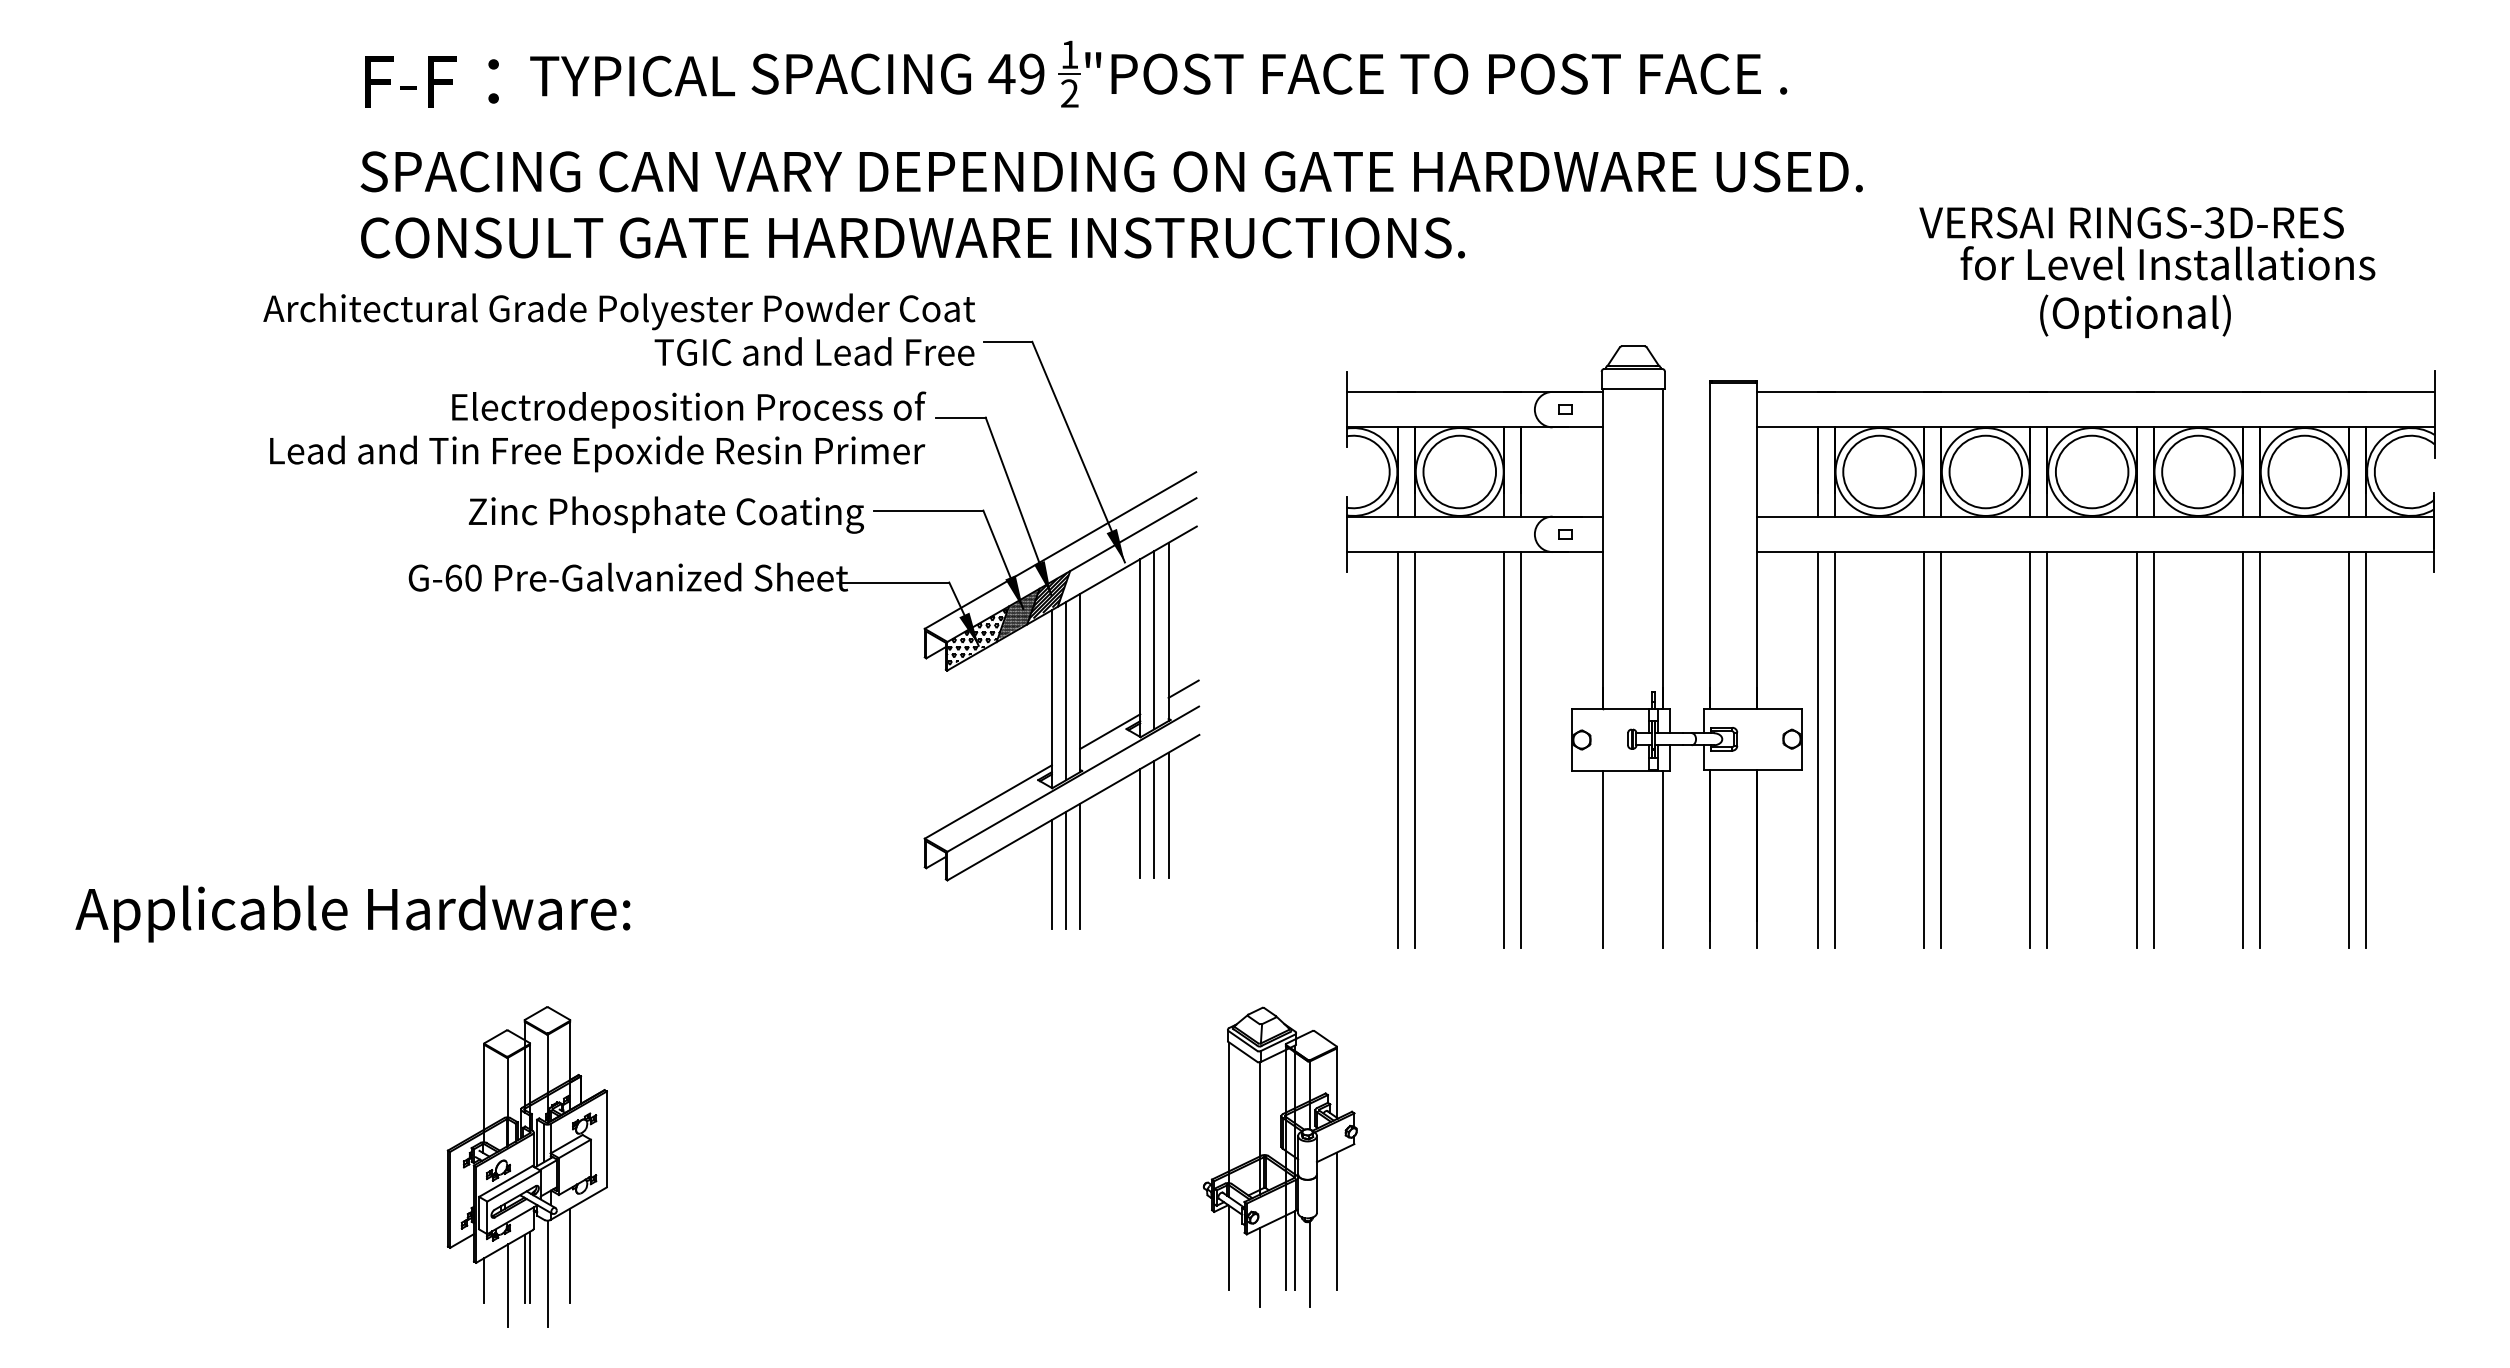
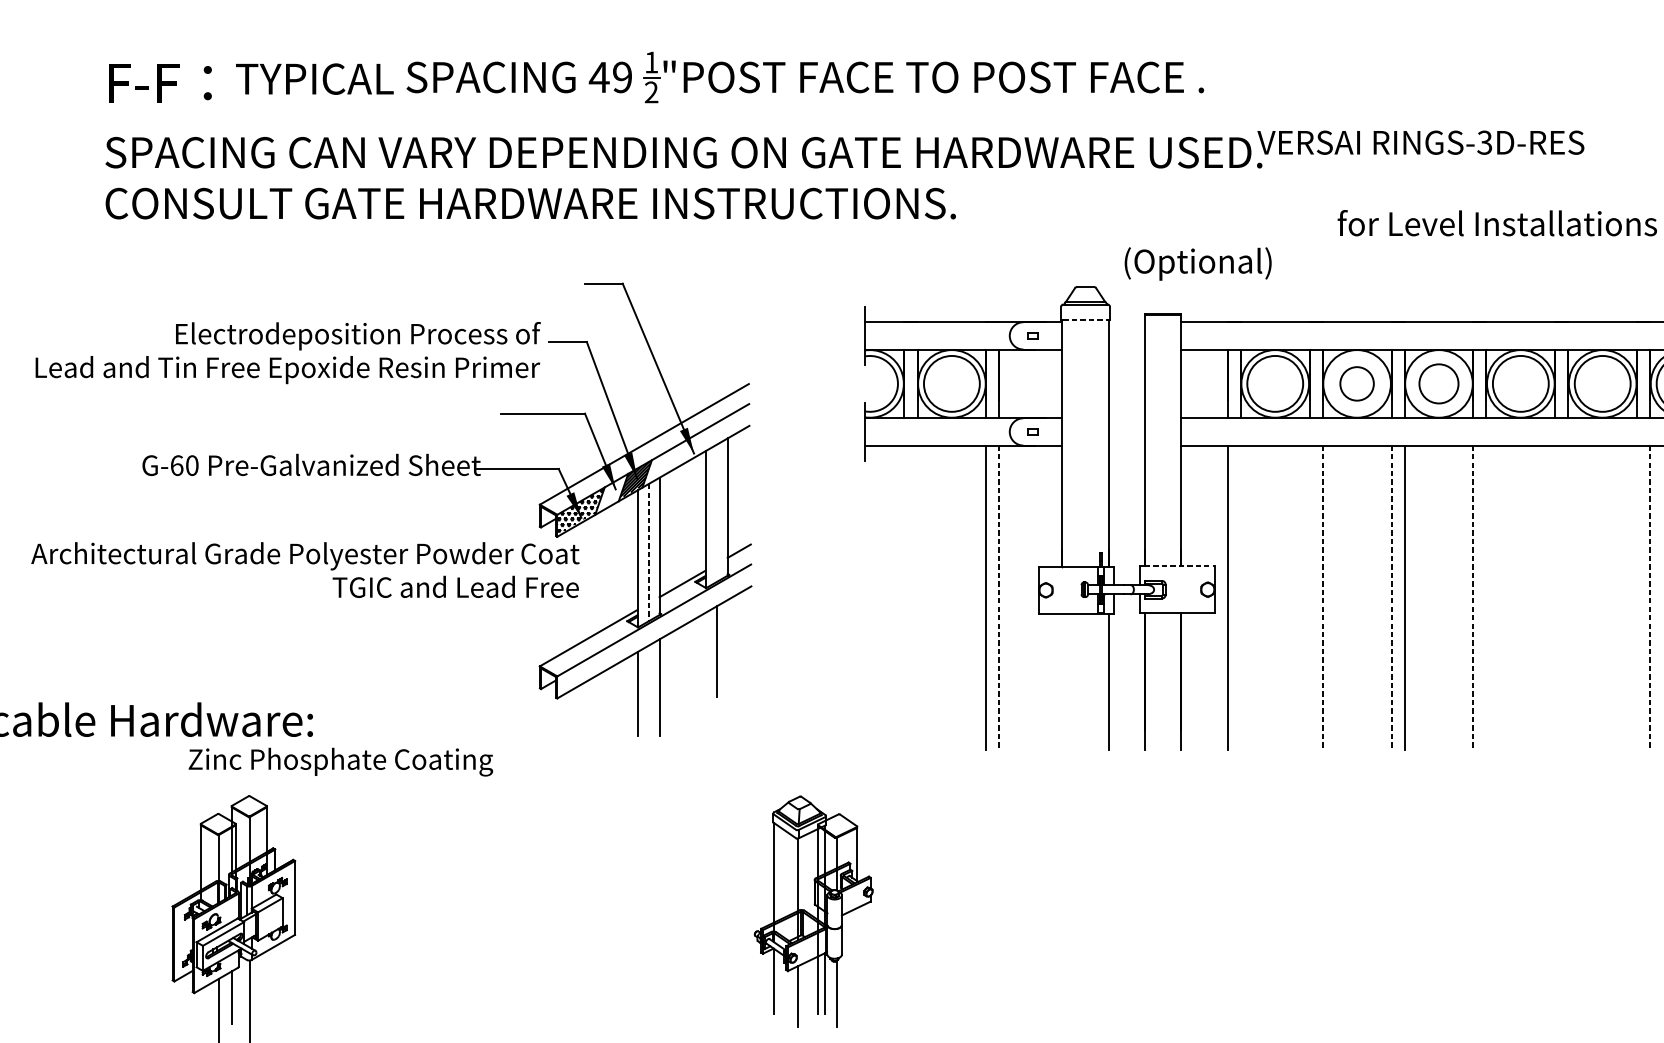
text: (2131, 222) -> (1420, 142), moved
text: (2135, 316) -> (1198, 264), moved
text: (619, 329) -> (305, 569), moved
line: (1633, 388) -> (1085, 319), solid -> dashed
circle: (1985, 471) -> (1356, 383), size x0.6
circle: (2091, 471) -> (1438, 383), size x0.7
text: (665, 514) -> (340, 761), moved
hatch: (1018, 613) -> (612, 492), removed
line: (1154, 640) -> (716, 513), removed
line: (1066, 691) -> (649, 552), solid -> dashed
line: (1755, 708) -> (1179, 566), solid -> dashed
line: (1398, 749) -> (904, 597), removed
line: (1415, 749) -> (917, 597), removed
line: (1521, 749) -> (999, 597), solid -> dashed
line: (1834, 749) -> (1240, 597), removed
line: (1924, 749) -> (1309, 597), removed
line: (1941, 749) -> (1322, 597), solid -> dashed
line: (2030, 749) -> (1391, 597), solid -> dashed
line: (2136, 749) -> (1473, 597), solid -> dashed
line: (2153, 749) -> (1486, 597), removed
line: (2243, 749) -> (1555, 597), removed
line: (2260, 749) -> (1568, 597), removed
line: (2349, 749) -> (1637, 597), removed
line: (2366, 749) -> (1650, 597), solid -> dashed
line: (1168, 815) -> (727, 648), removed
line: (1140, 823) -> (706, 654), removed
line: (1603, 858) -> (1062, 681), removed
line: (1066, 870) -> (649, 690), removed
line: (1336, 1221) -> (856, 961), removed
line: (570, 1255) -> (267, 987), removed
line: (530, 1266) -> (236, 995), removed
line: (484, 1280) -> (200, 1006), removed

